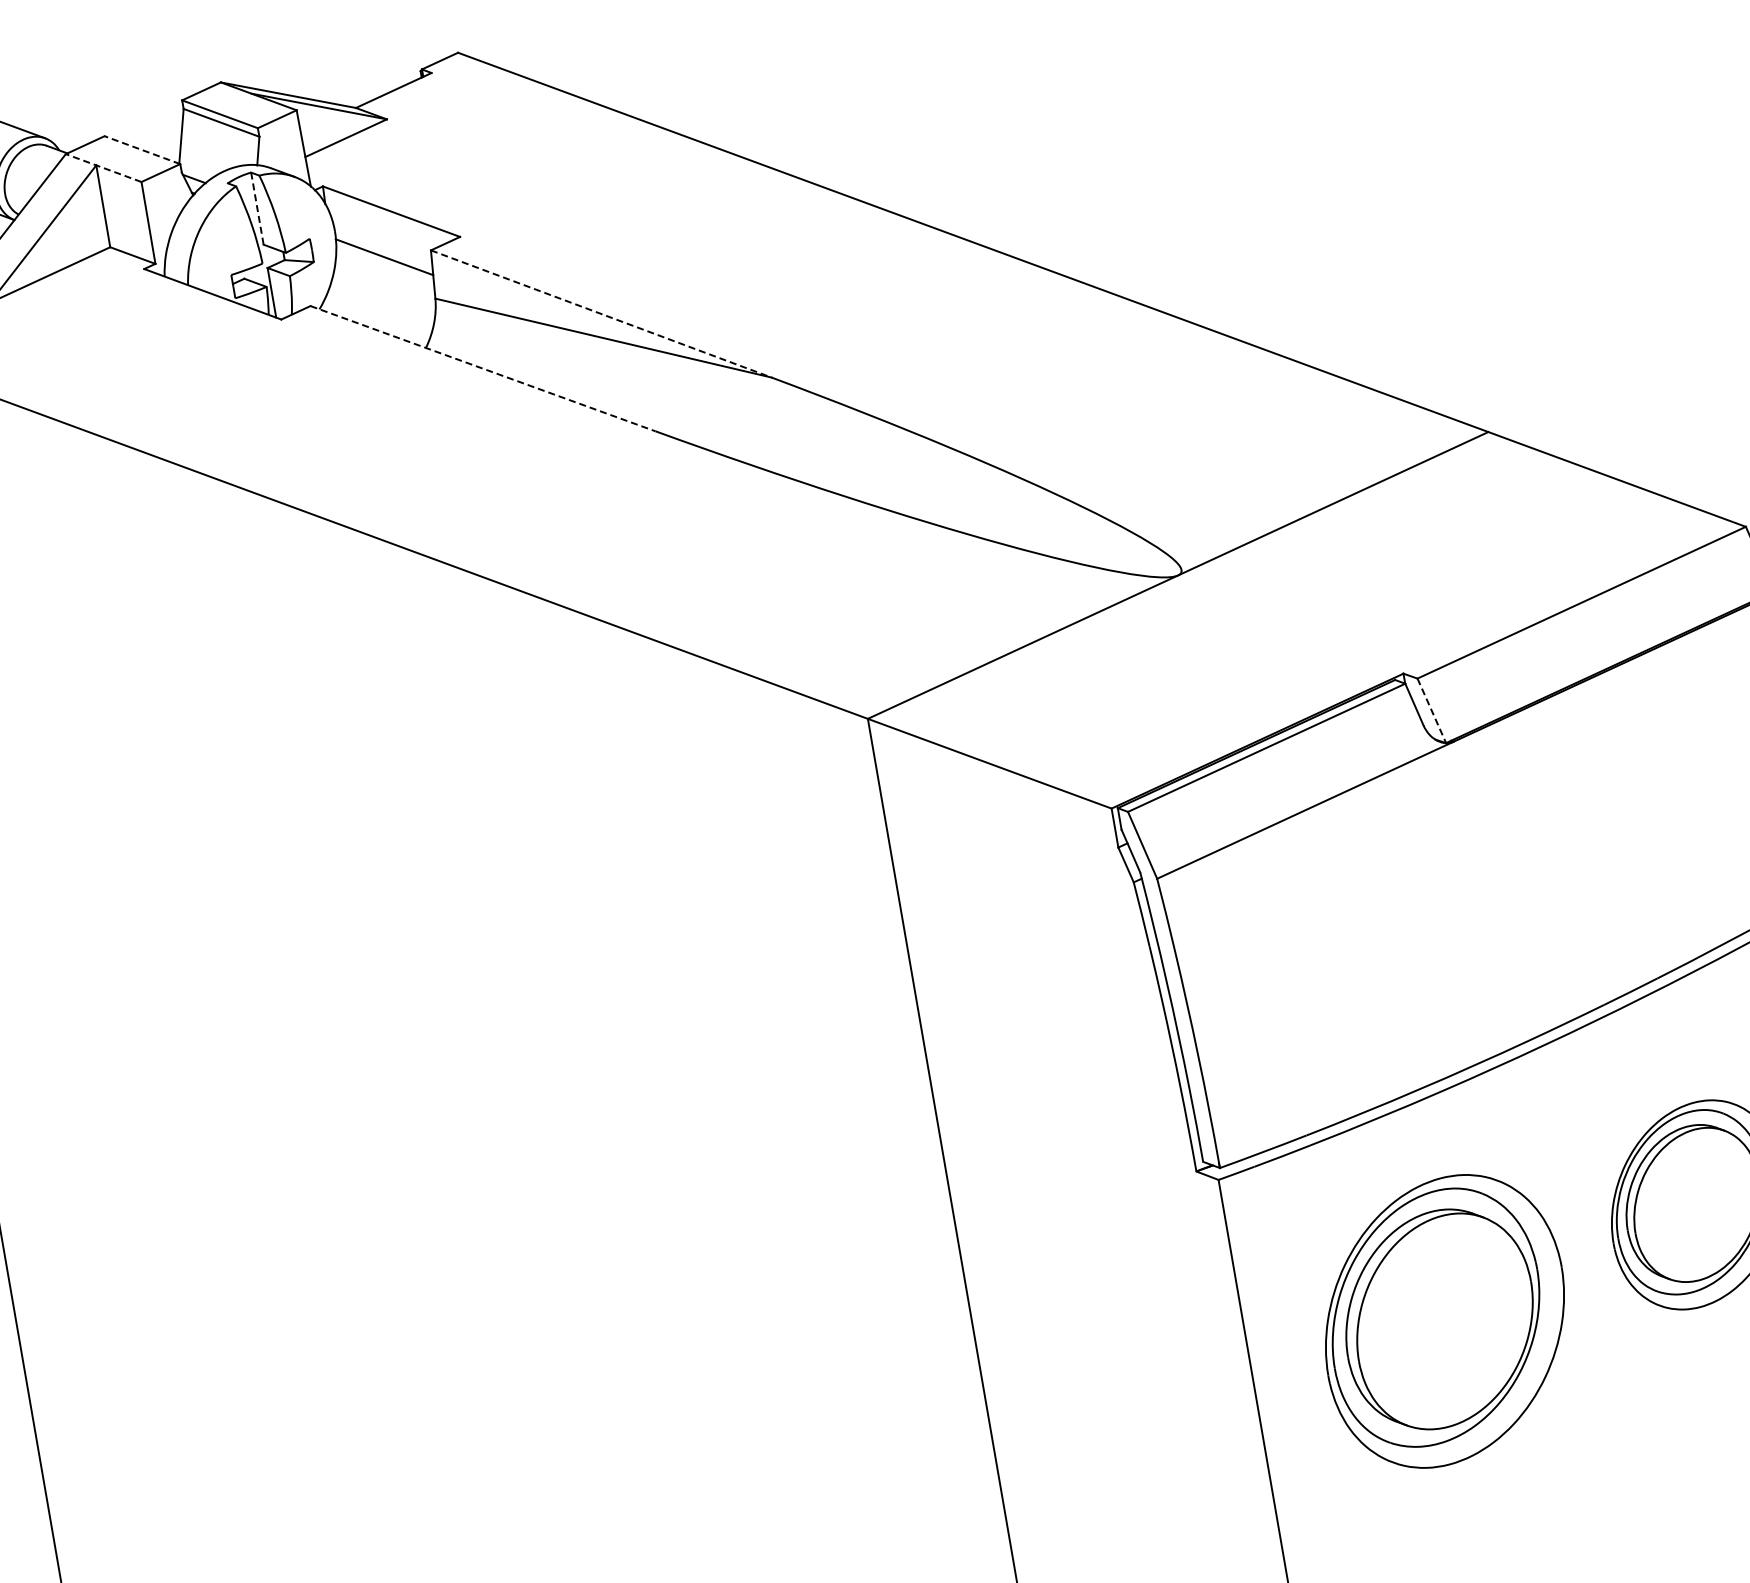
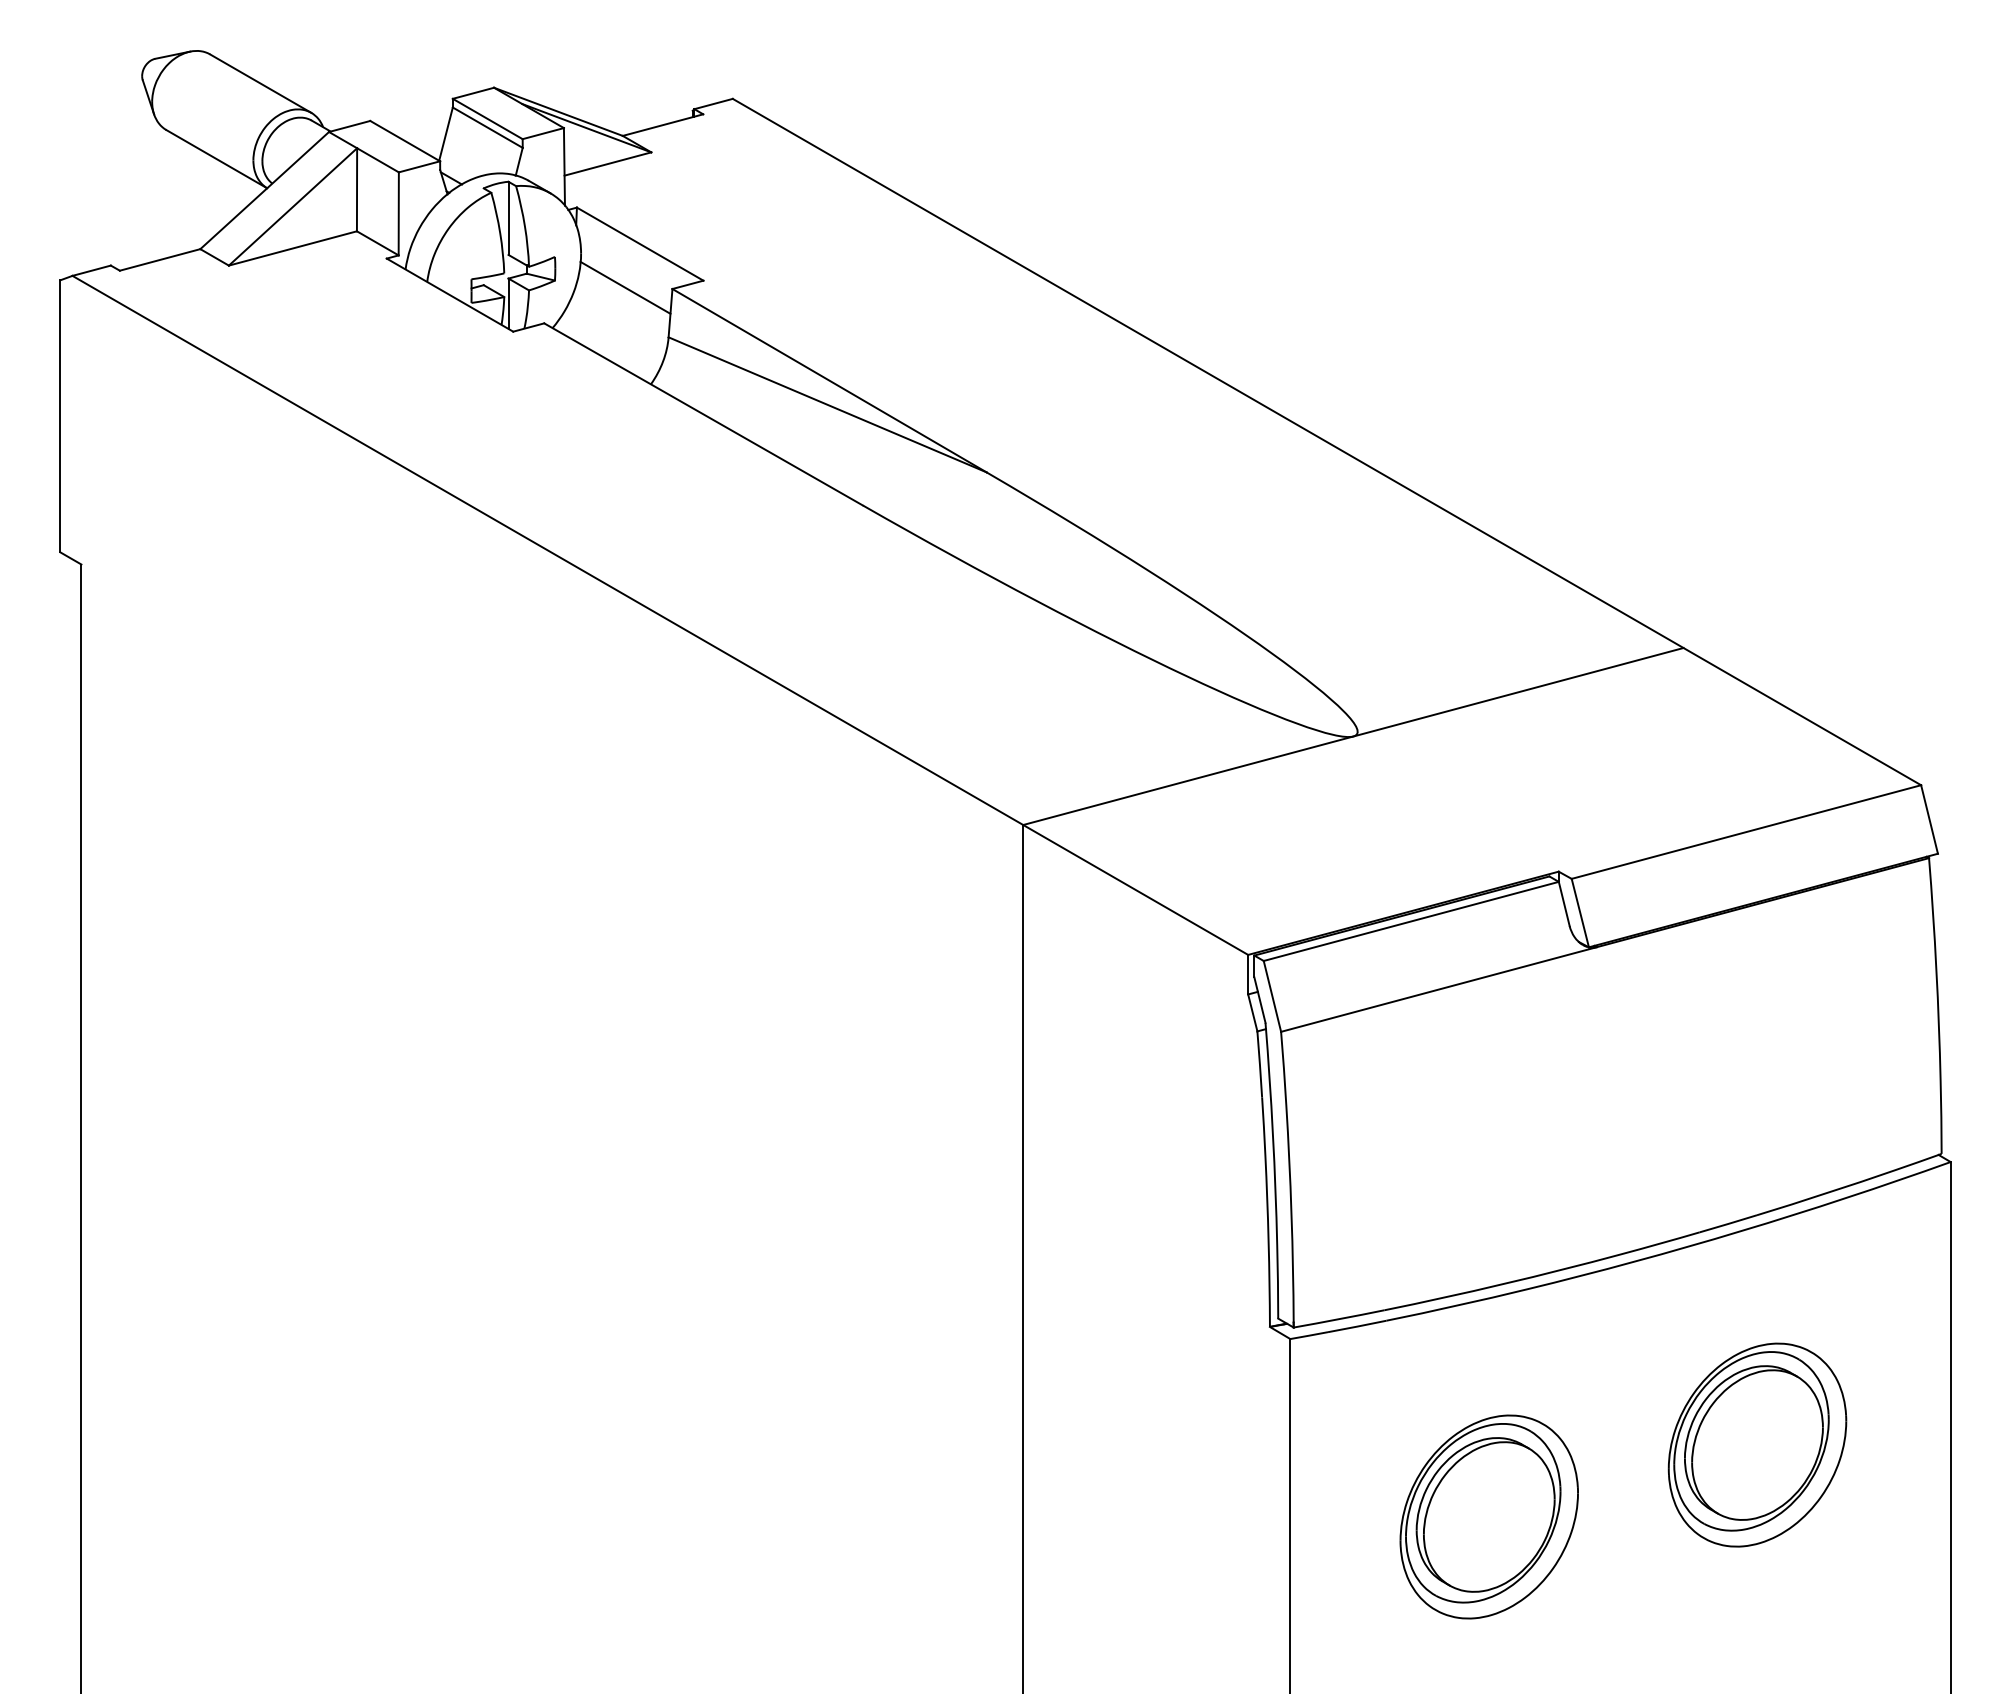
line: (141, 149) -> (404, 140), dashed -> solid
line: (103, 167) -> (363, 151), dashed -> solid
line: (257, 208) -> (508, 218), dashed -> solid
line: (601, 313) -> (829, 380), dashed -> solid
line: (482, 368) -> (703, 414), dashed -> solid
line: (1432, 711) -> (1580, 913), dashed -> solid
part: (1444, 1321) -> (1488, 1516), size x0.71

